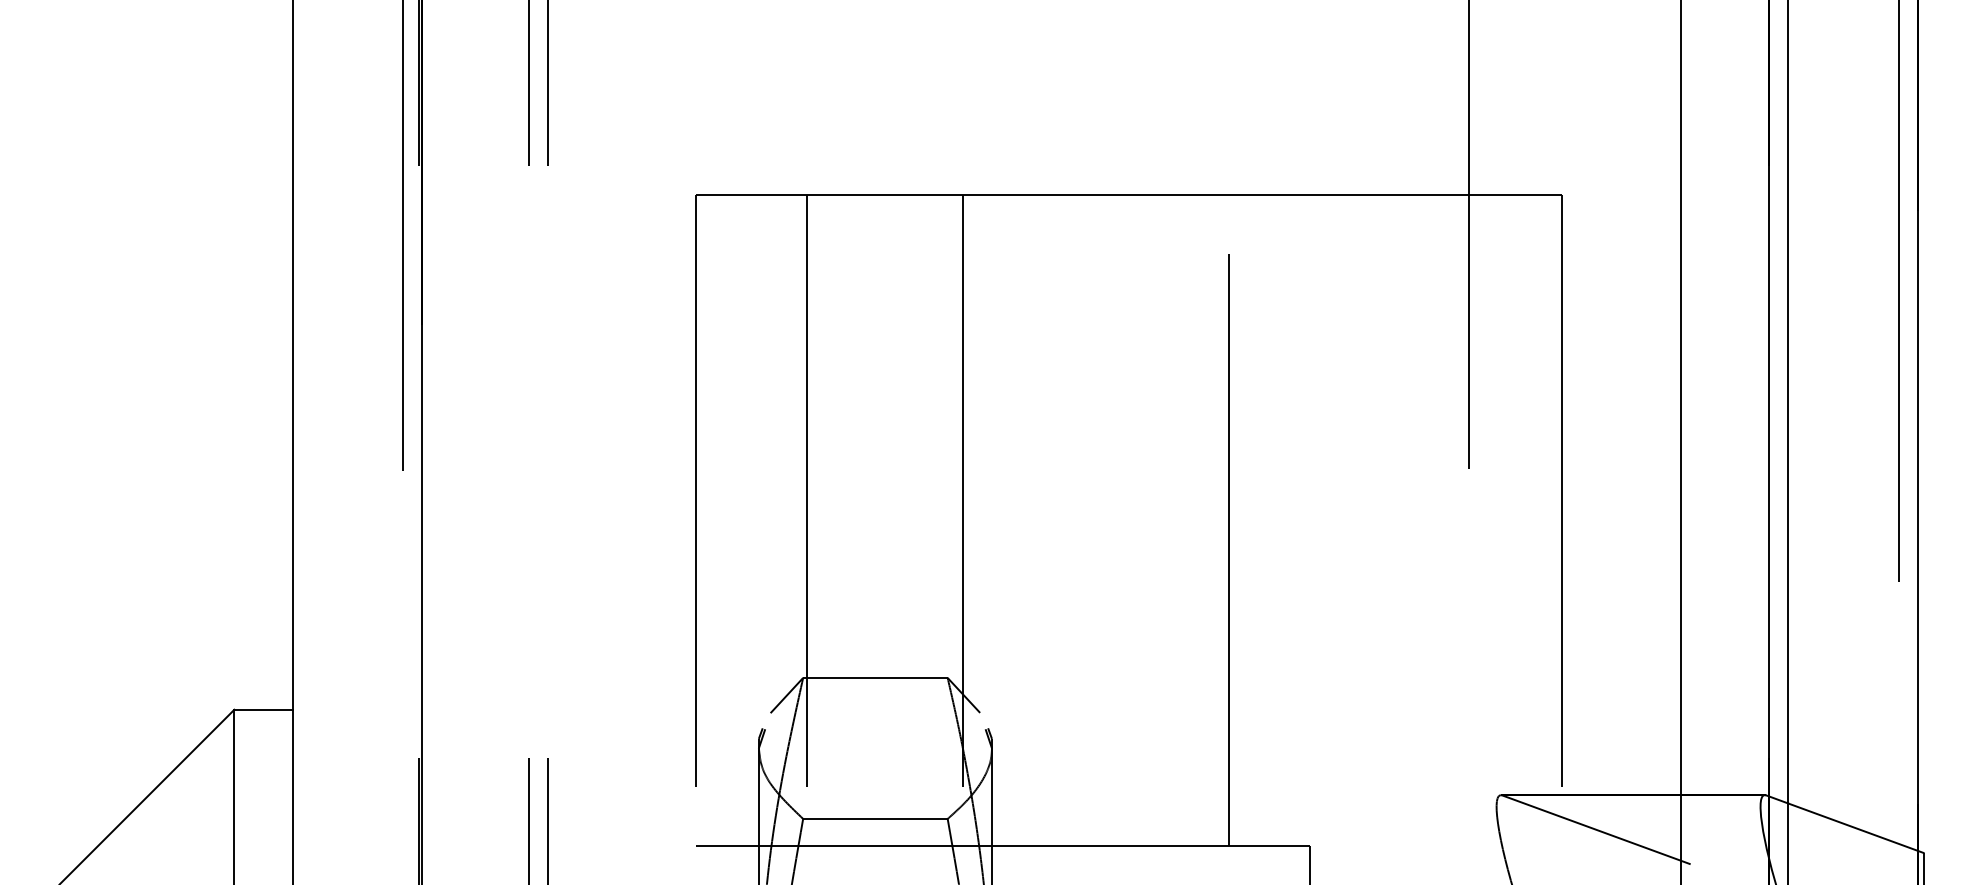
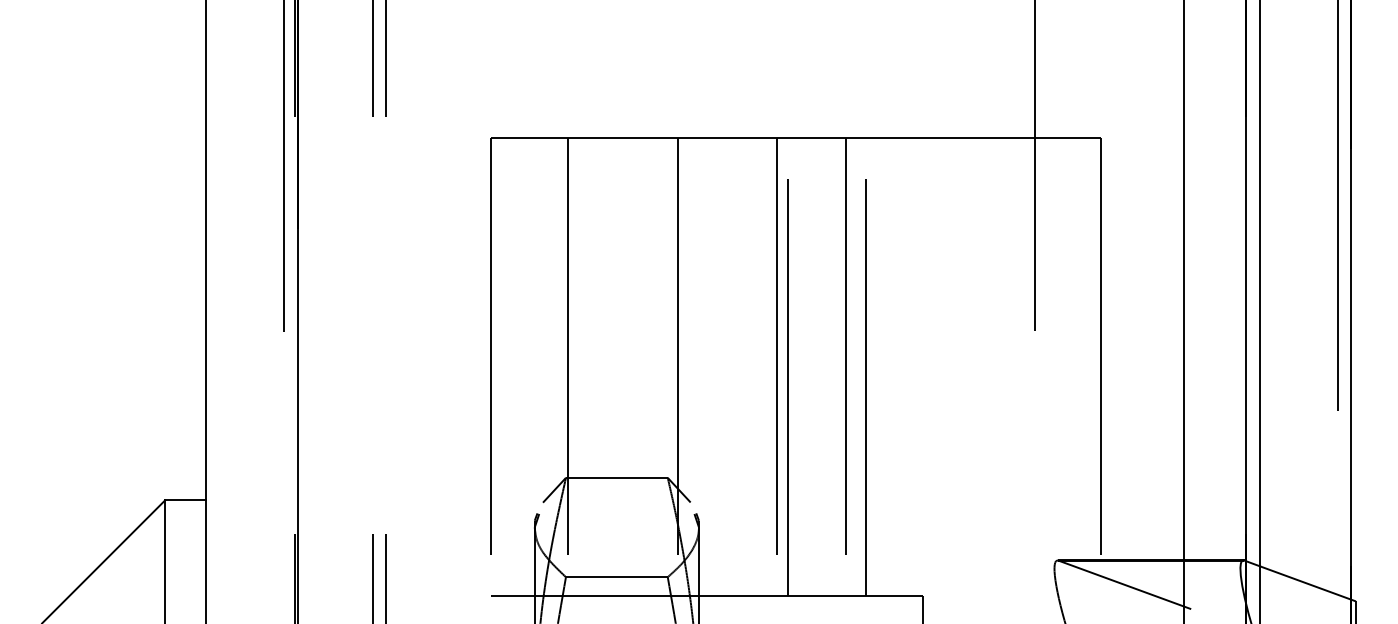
line: (1102, 520) -> (776, 366), added
line: (1118, 520) -> (788, 366), added
line: (1201, 520) -> (846, 366), added

